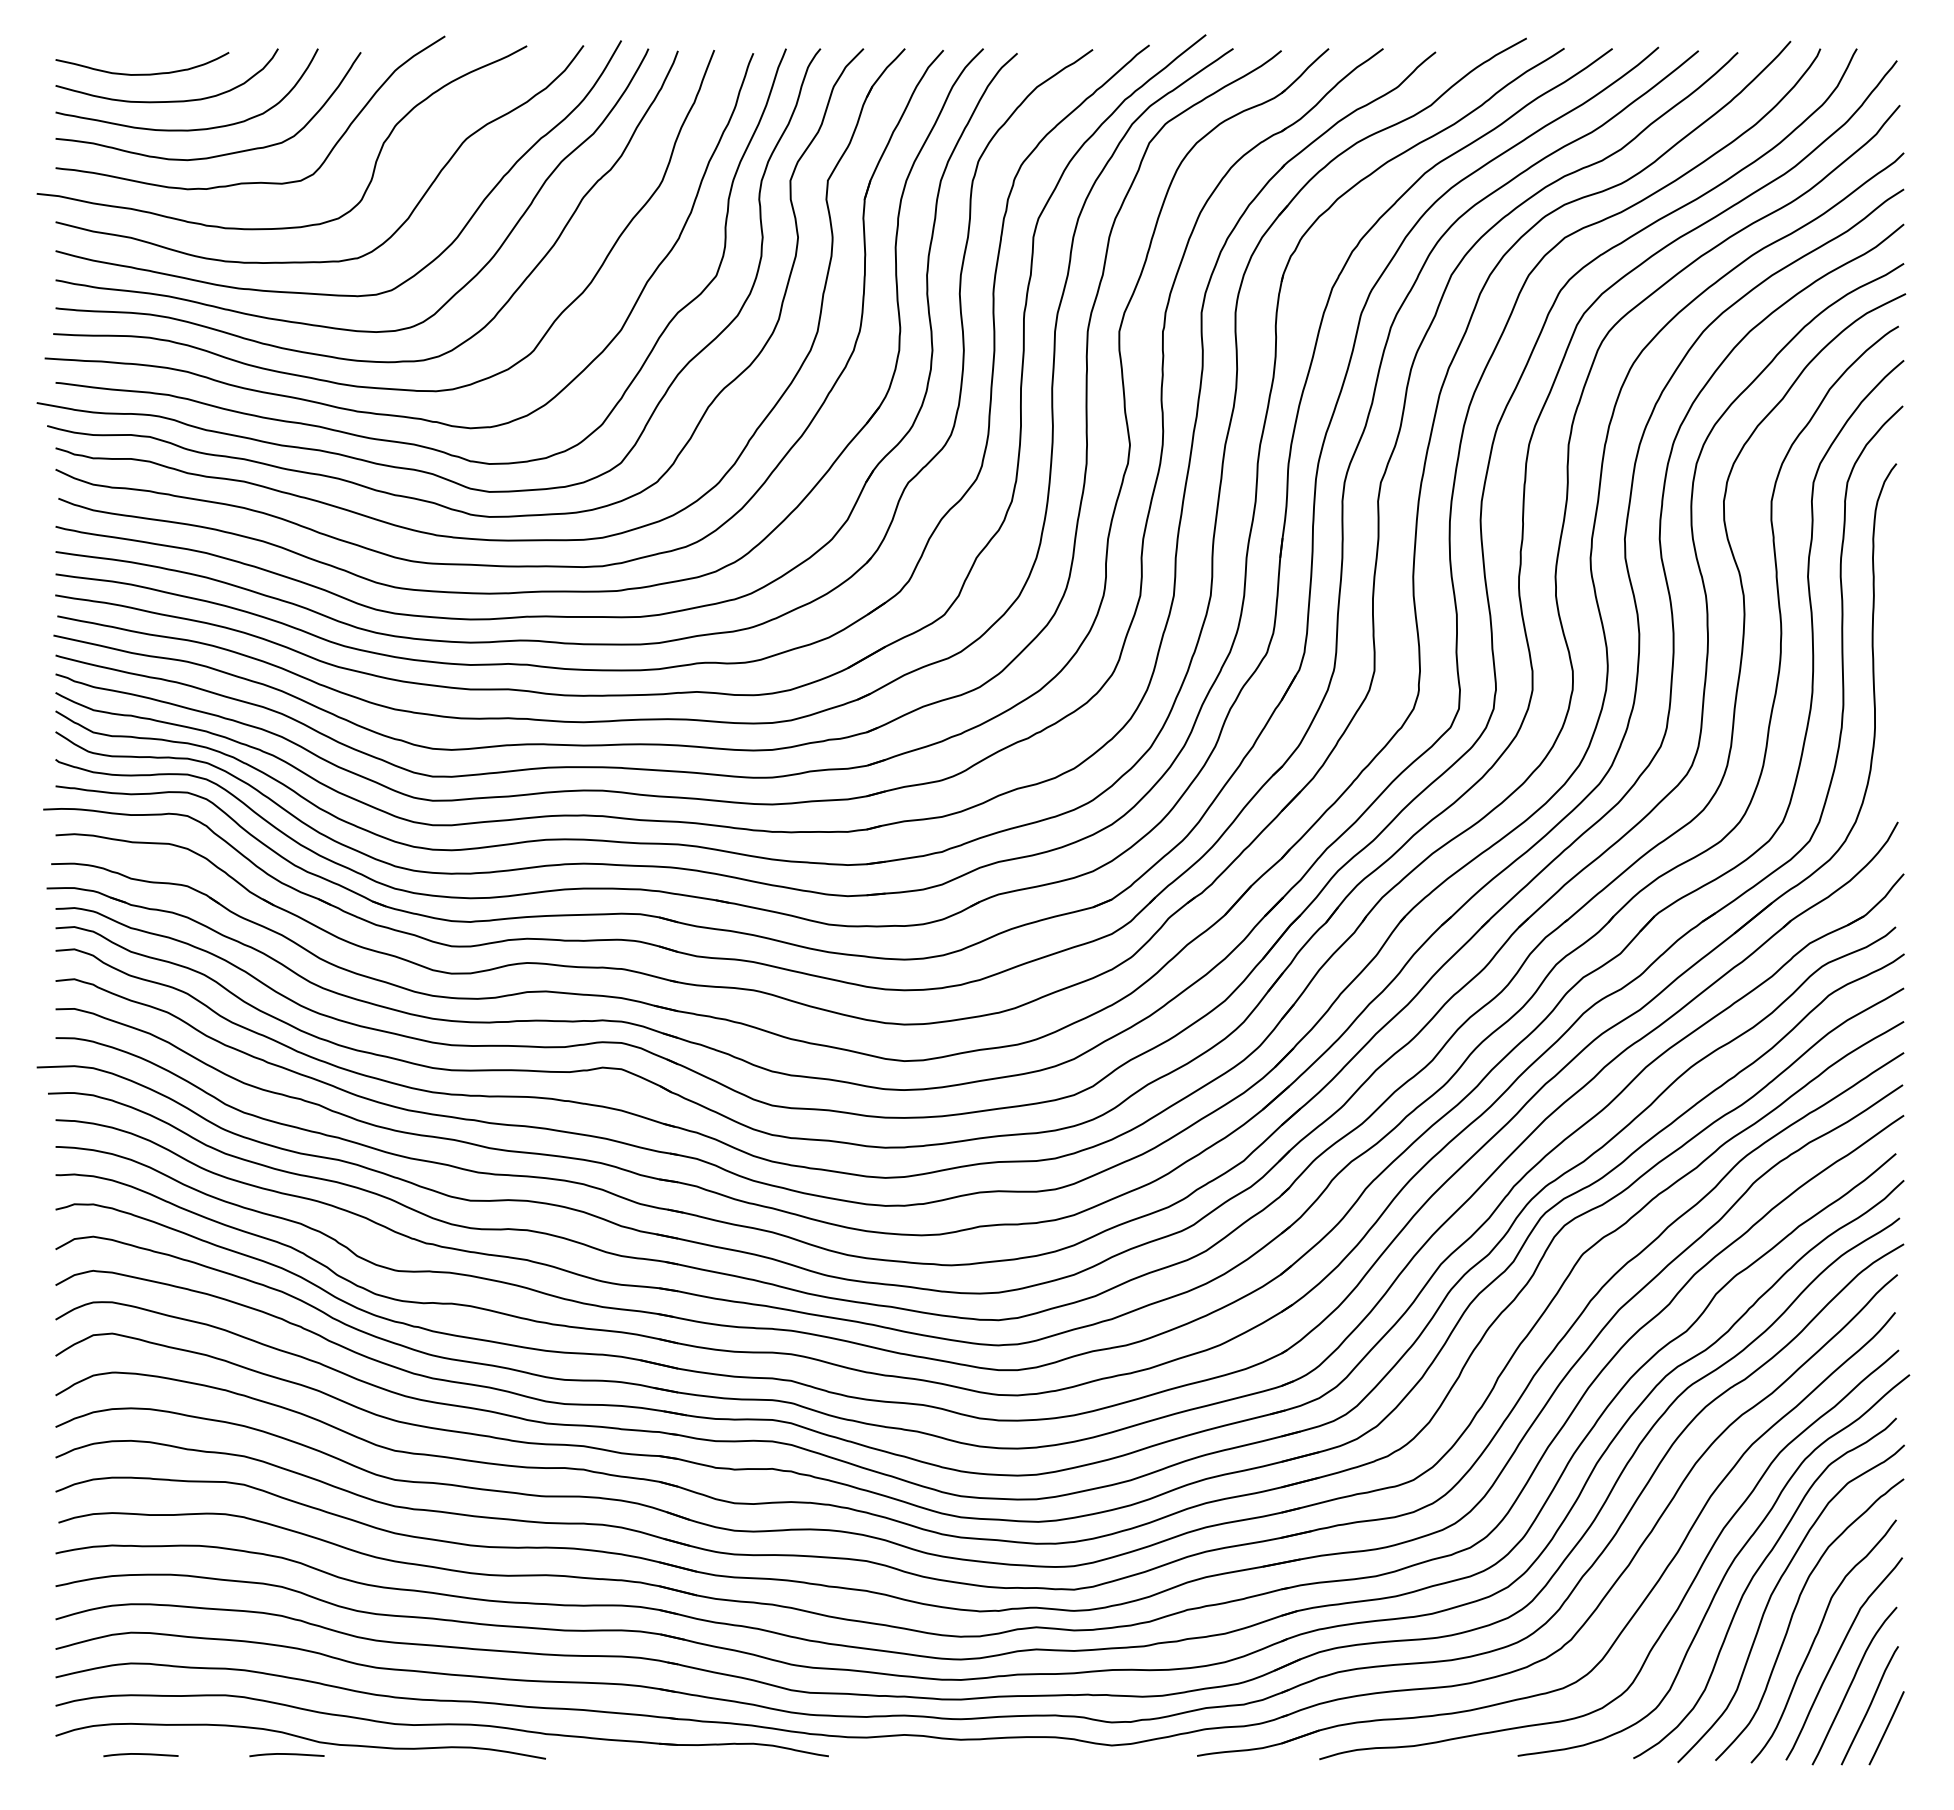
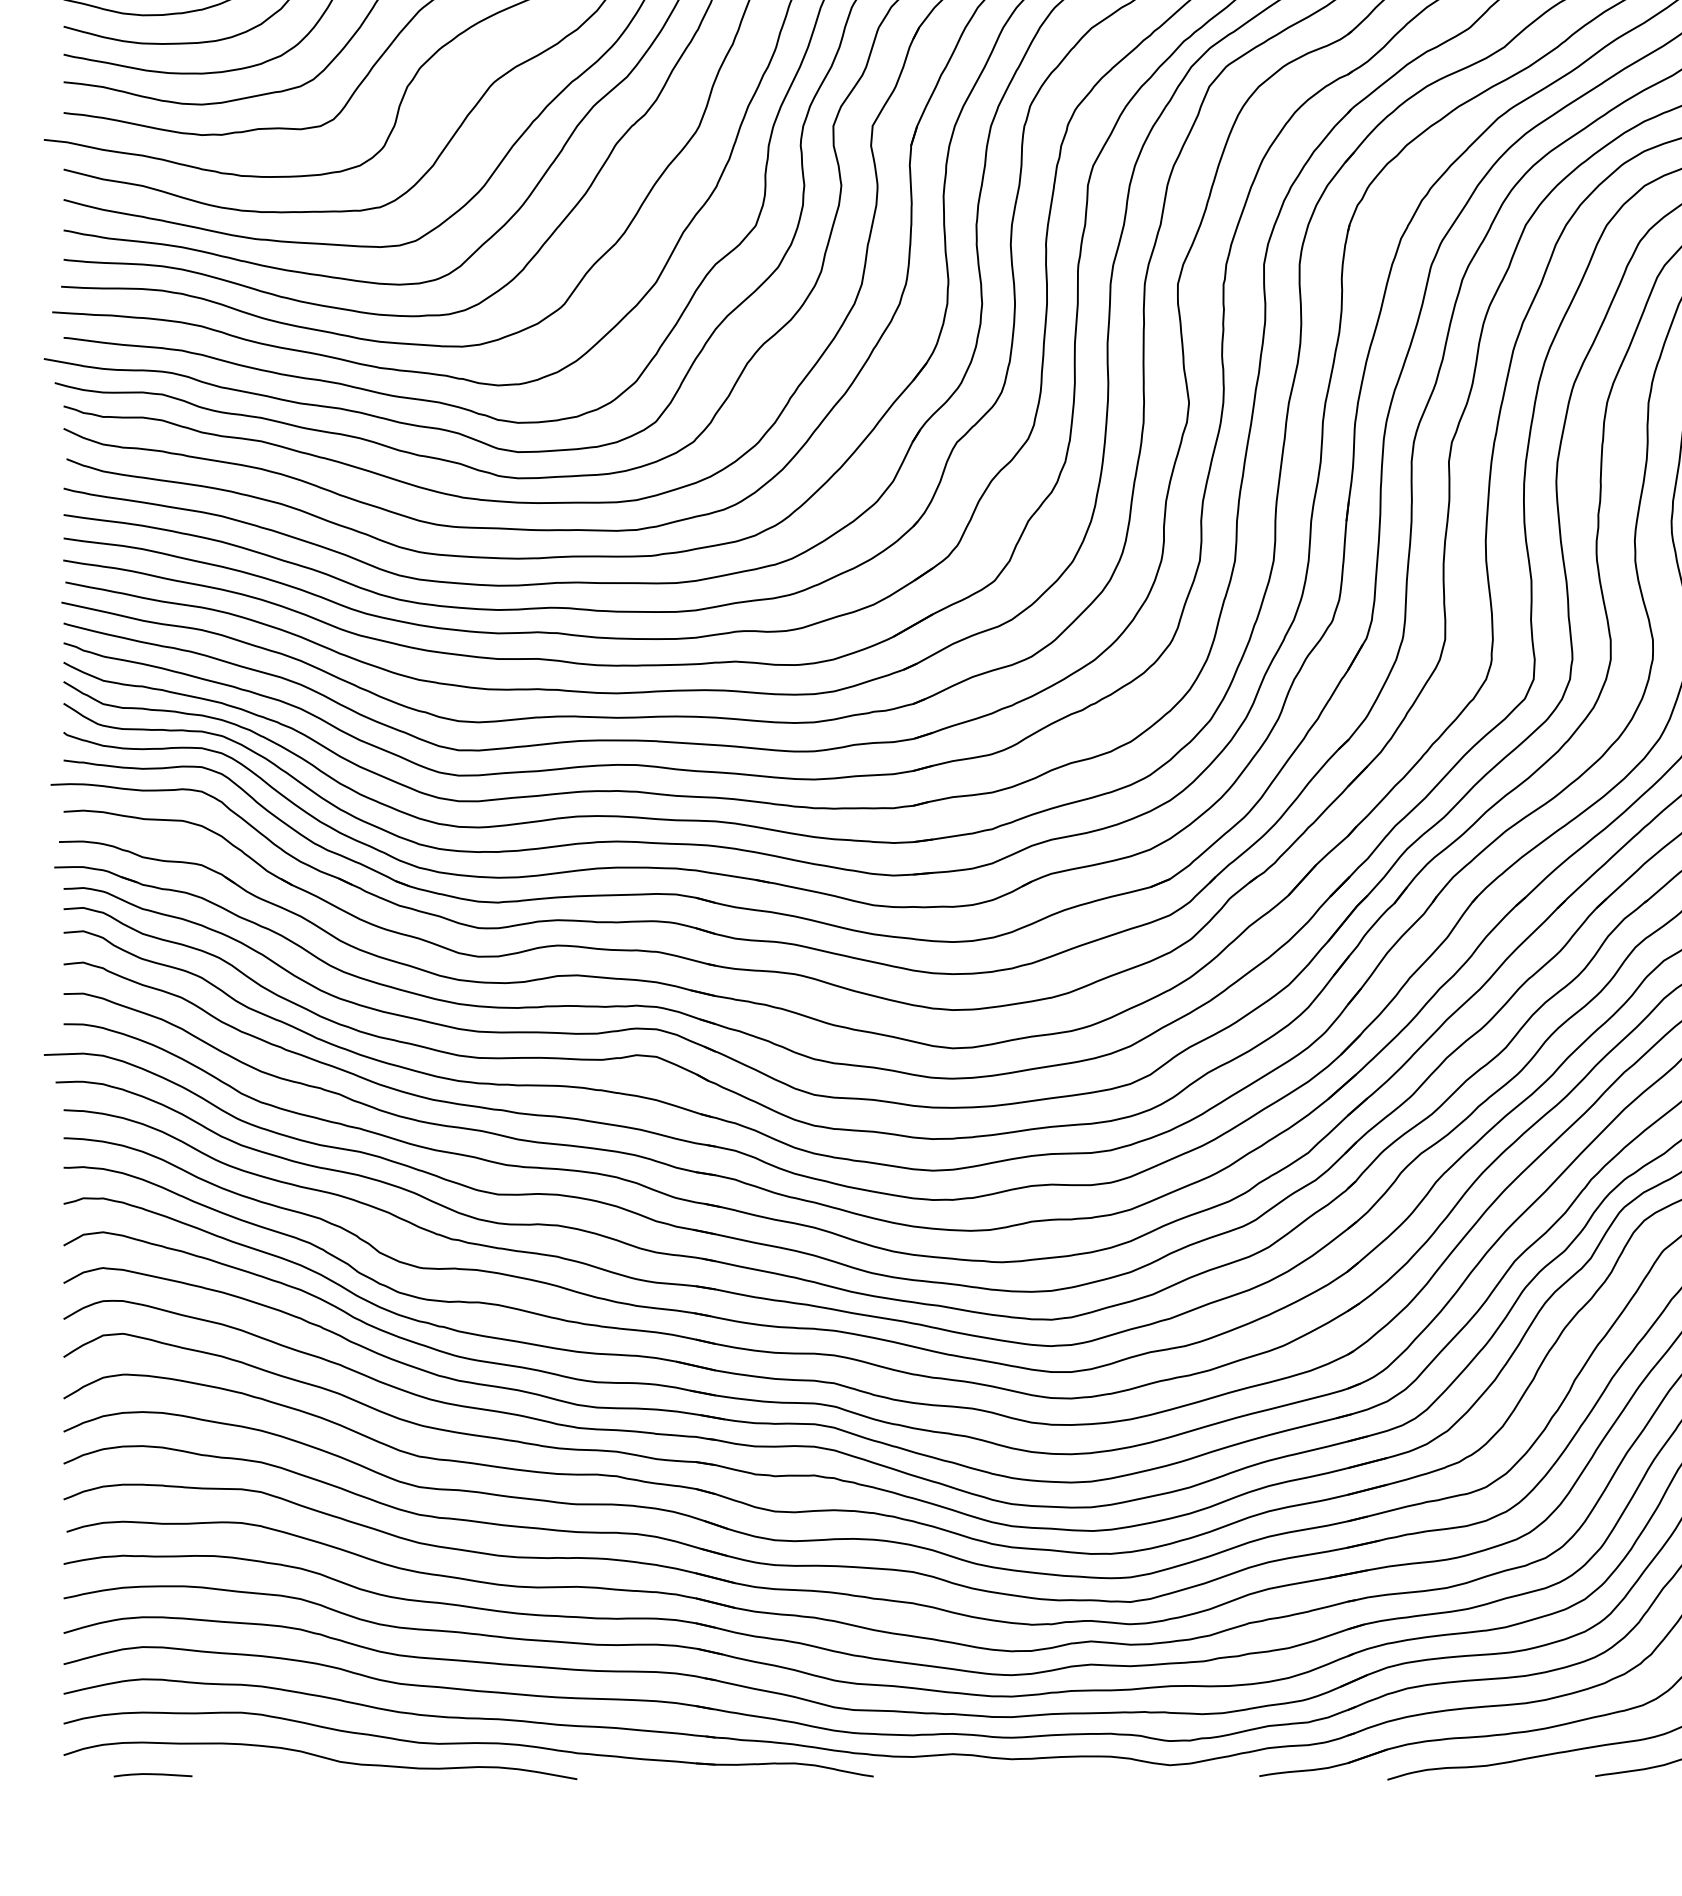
curve: (286, 1754) -> (305, 1774), removed

